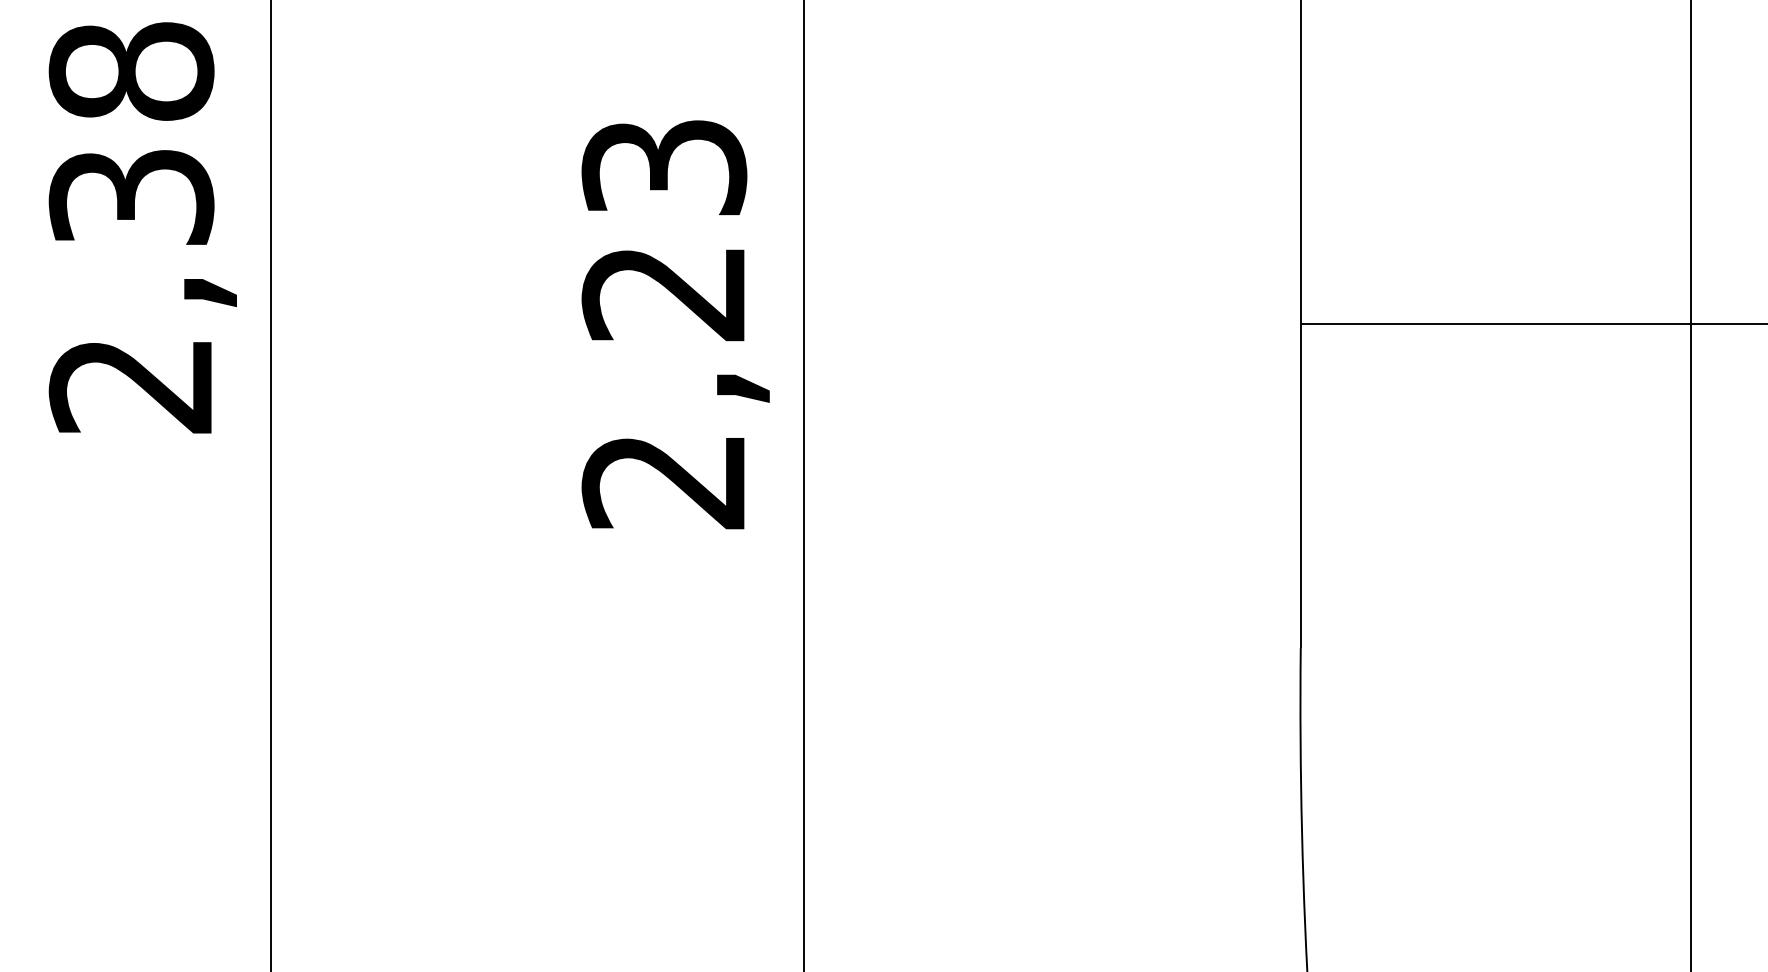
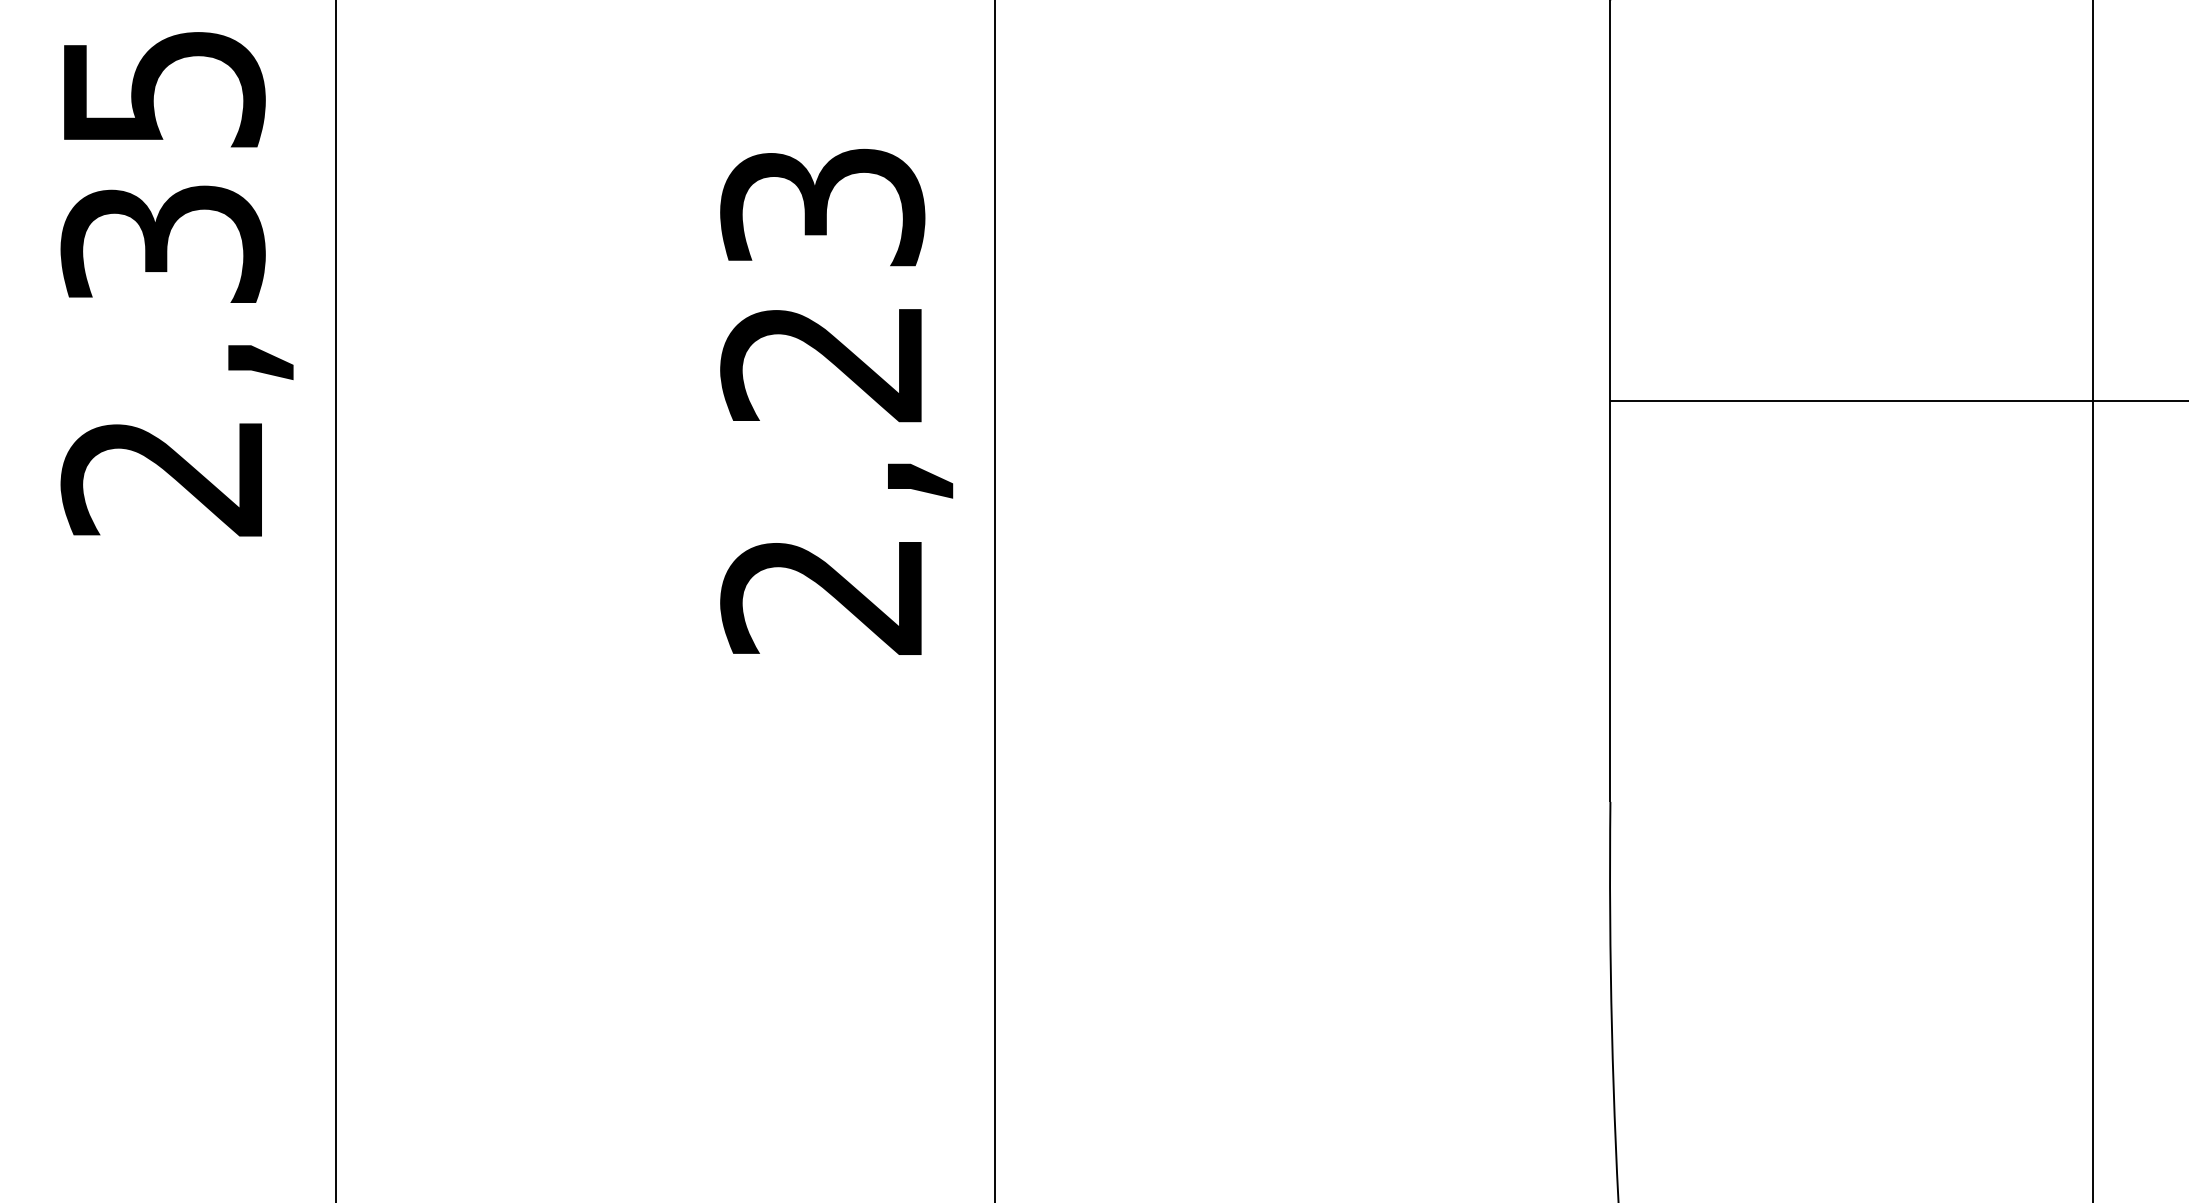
text: (131, 71) -> (162, 88), 2,38 -> 2,35

